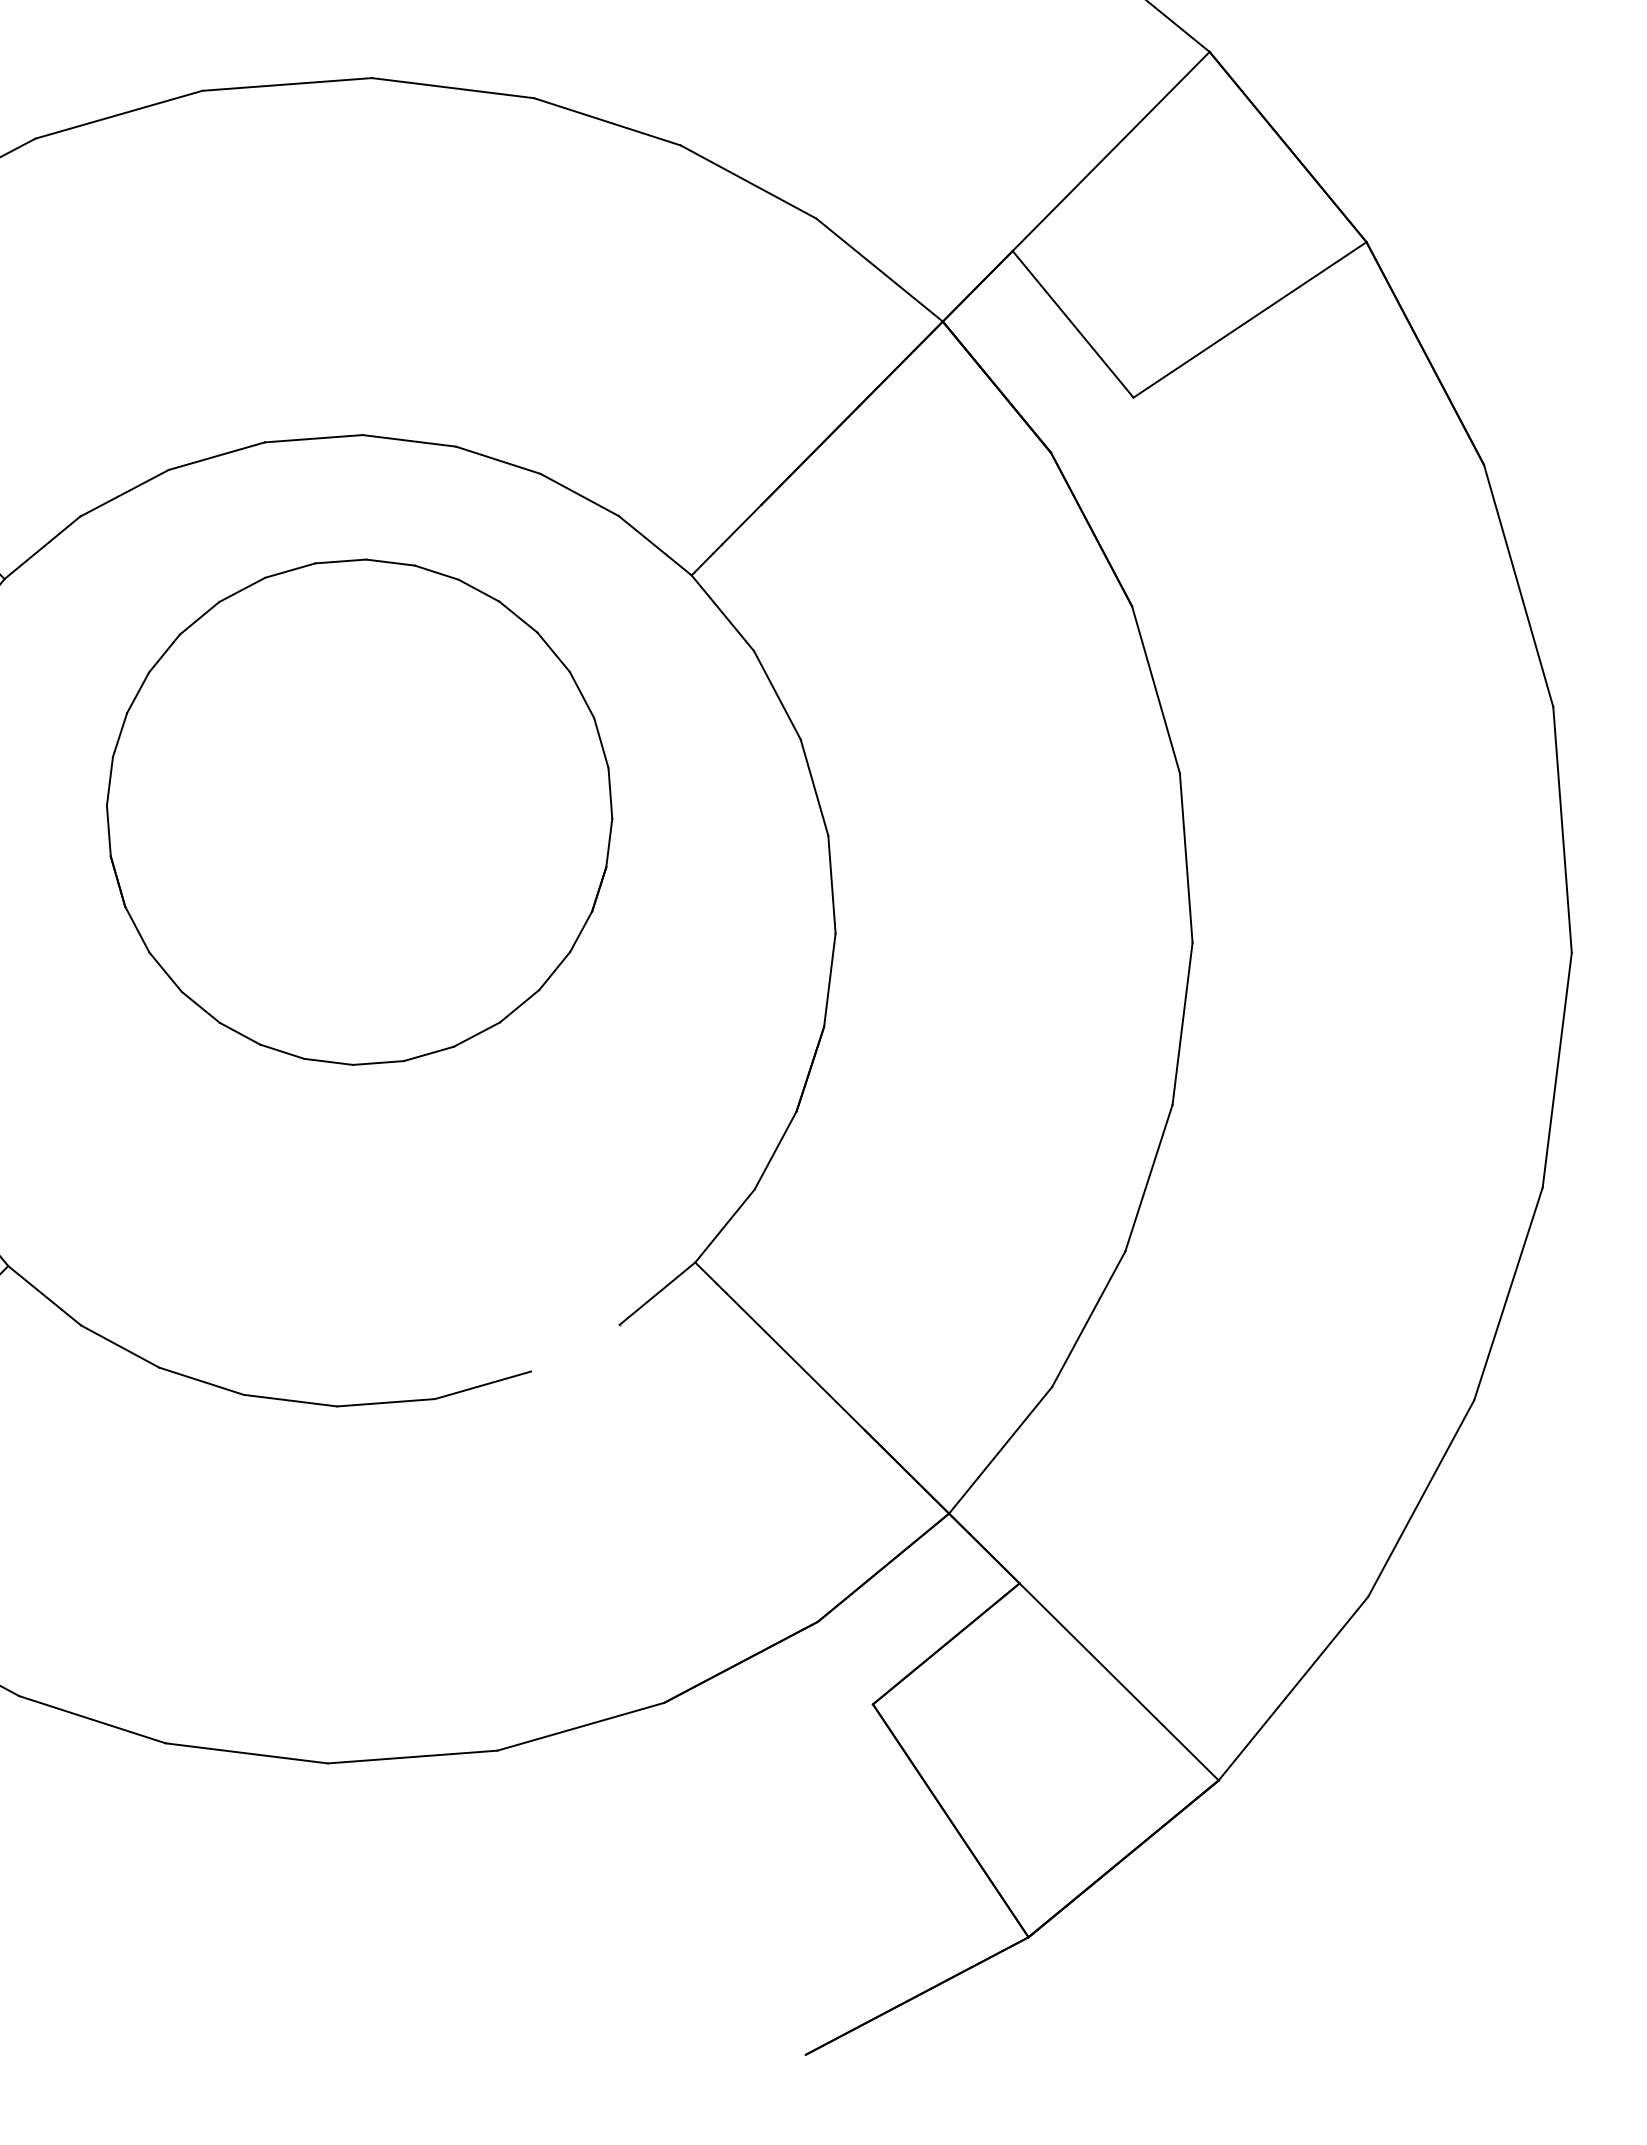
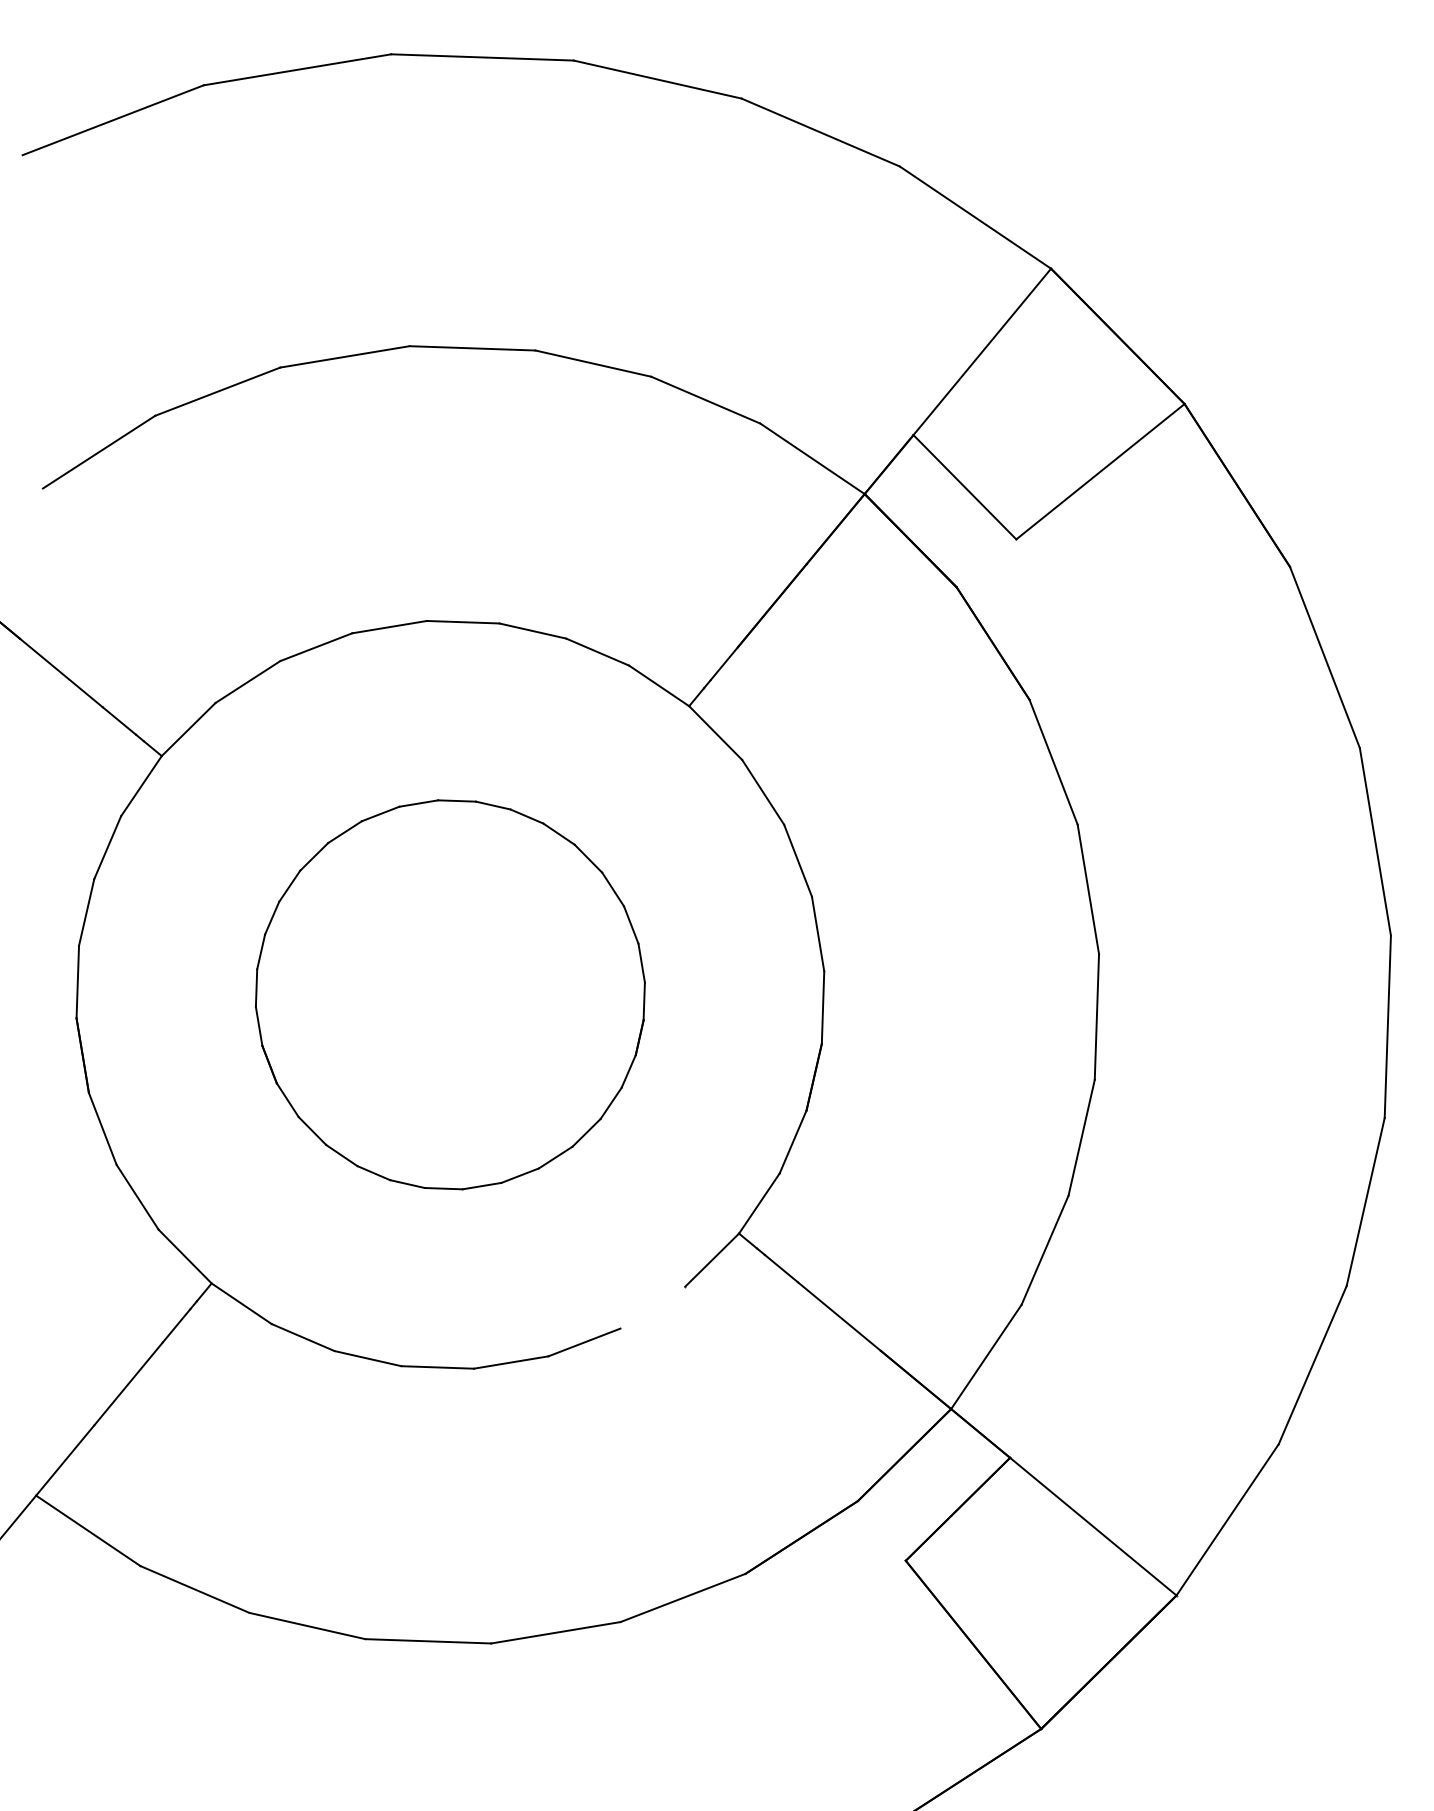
part: (358, 811) -> (449, 994), moved

